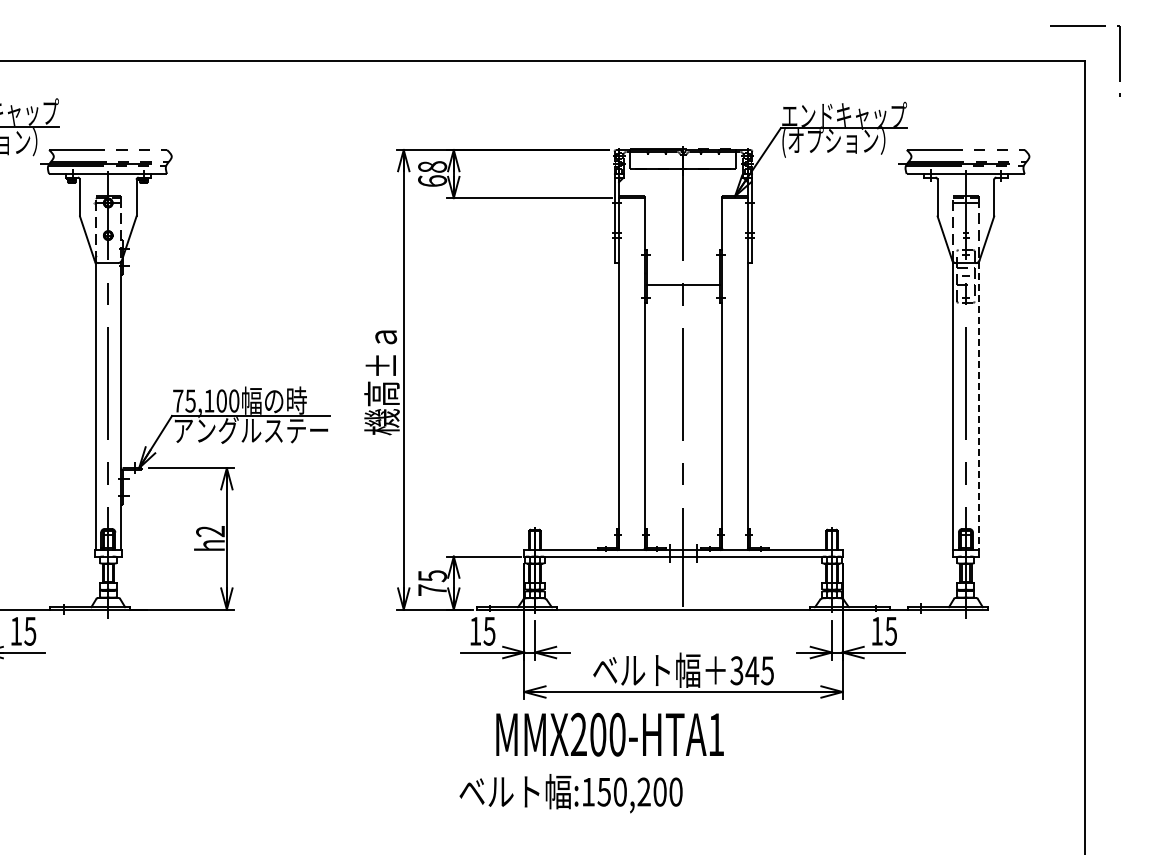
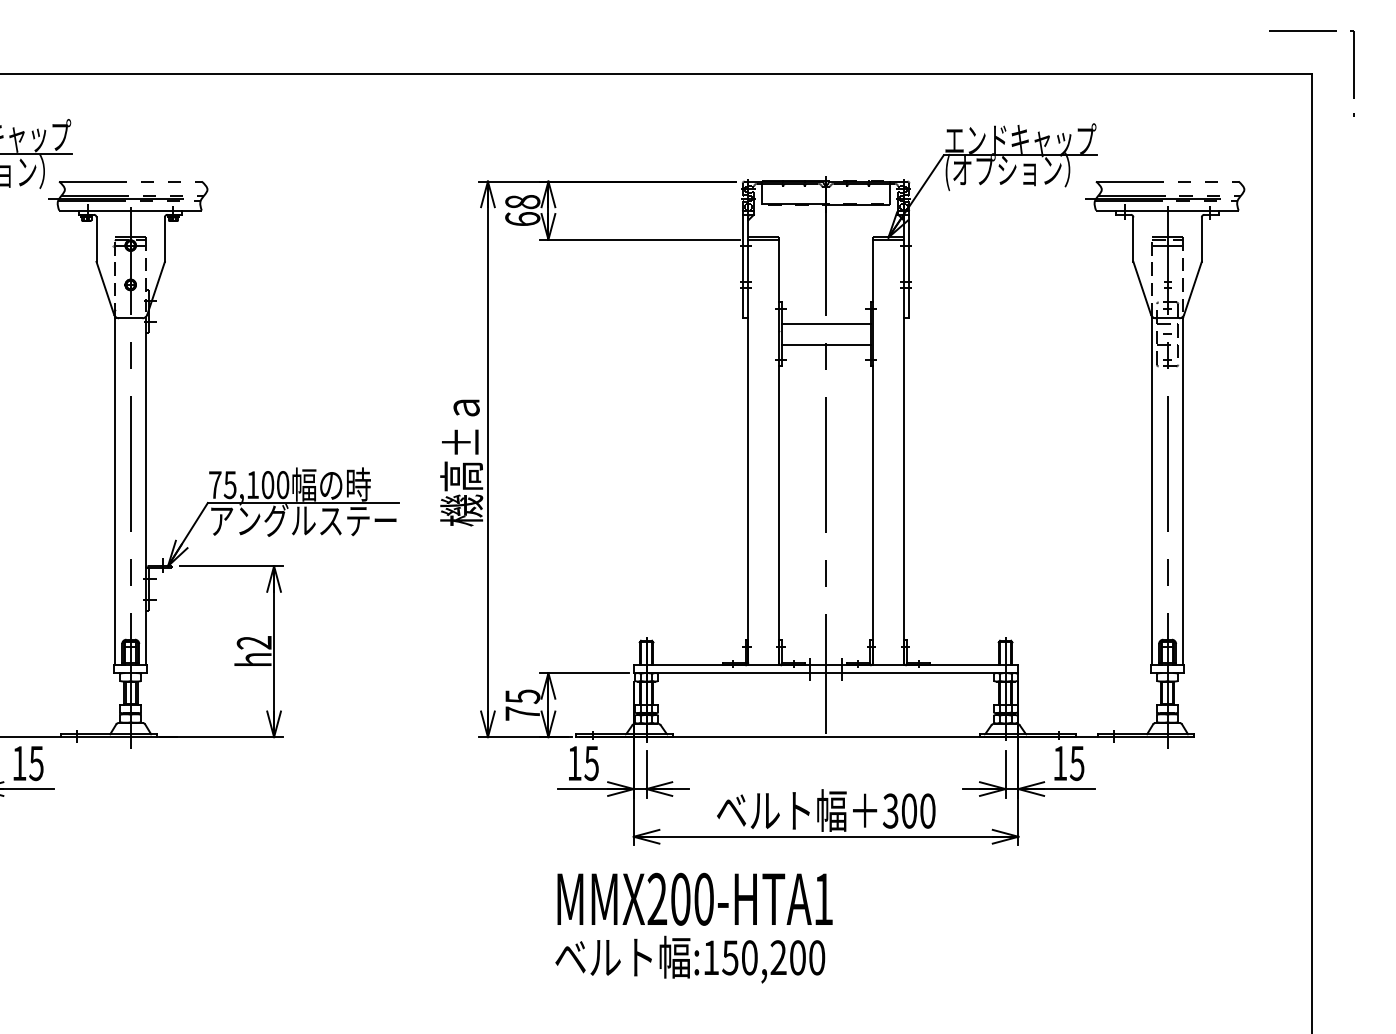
line: (683, 267) -> (826, 323), added
line: (978, 406) -> (1182, 491), dashed -> solid
text: (759, 670) -> (918, 810), 345 -> 300
text: (609, 734) -> (694, 899), moved

